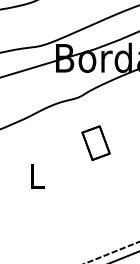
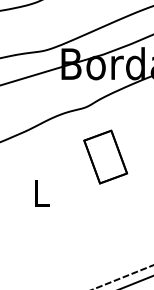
part: (95, 143) -> (104, 157), size x1.43

